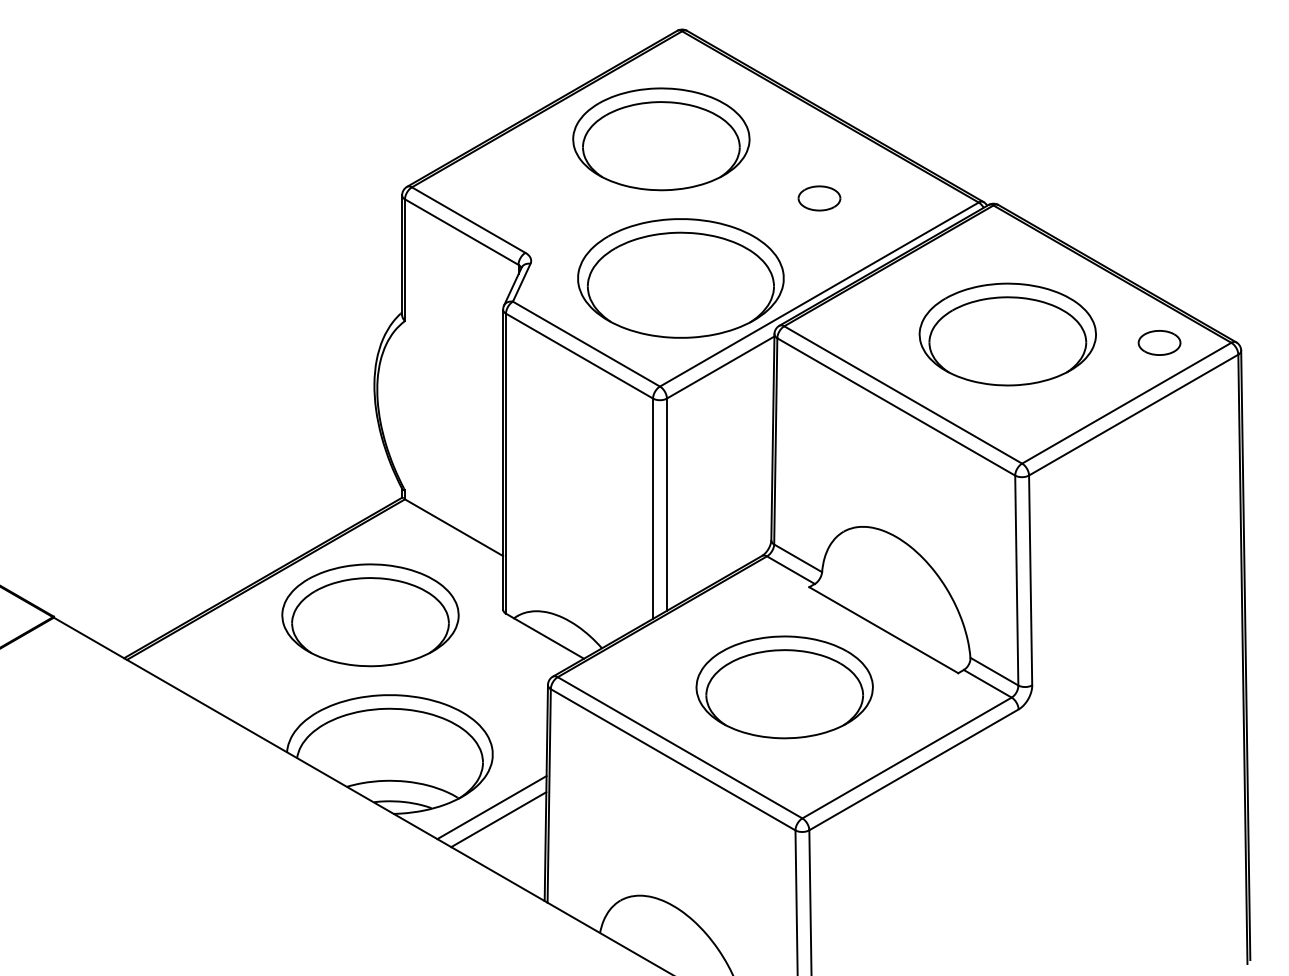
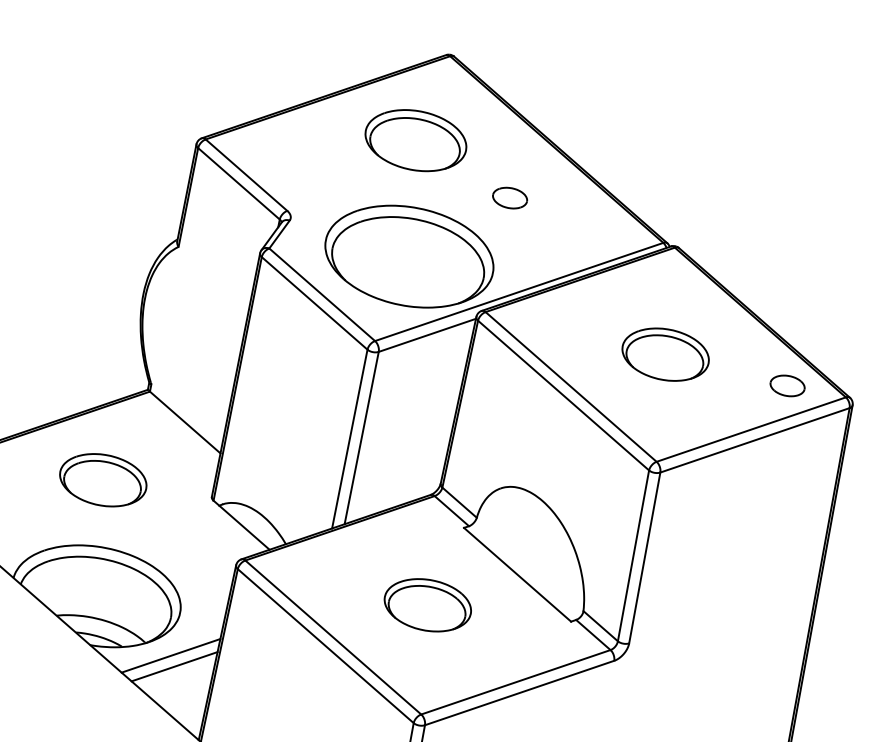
part: (661, 139) -> (415, 140), size x0.7
part: (819, 198) -> (510, 198), moved
part: (1007, 334) -> (665, 354), size x0.6
part: (370, 615) -> (103, 480), size x0.6
part: (784, 687) -> (427, 605), size x0.6

